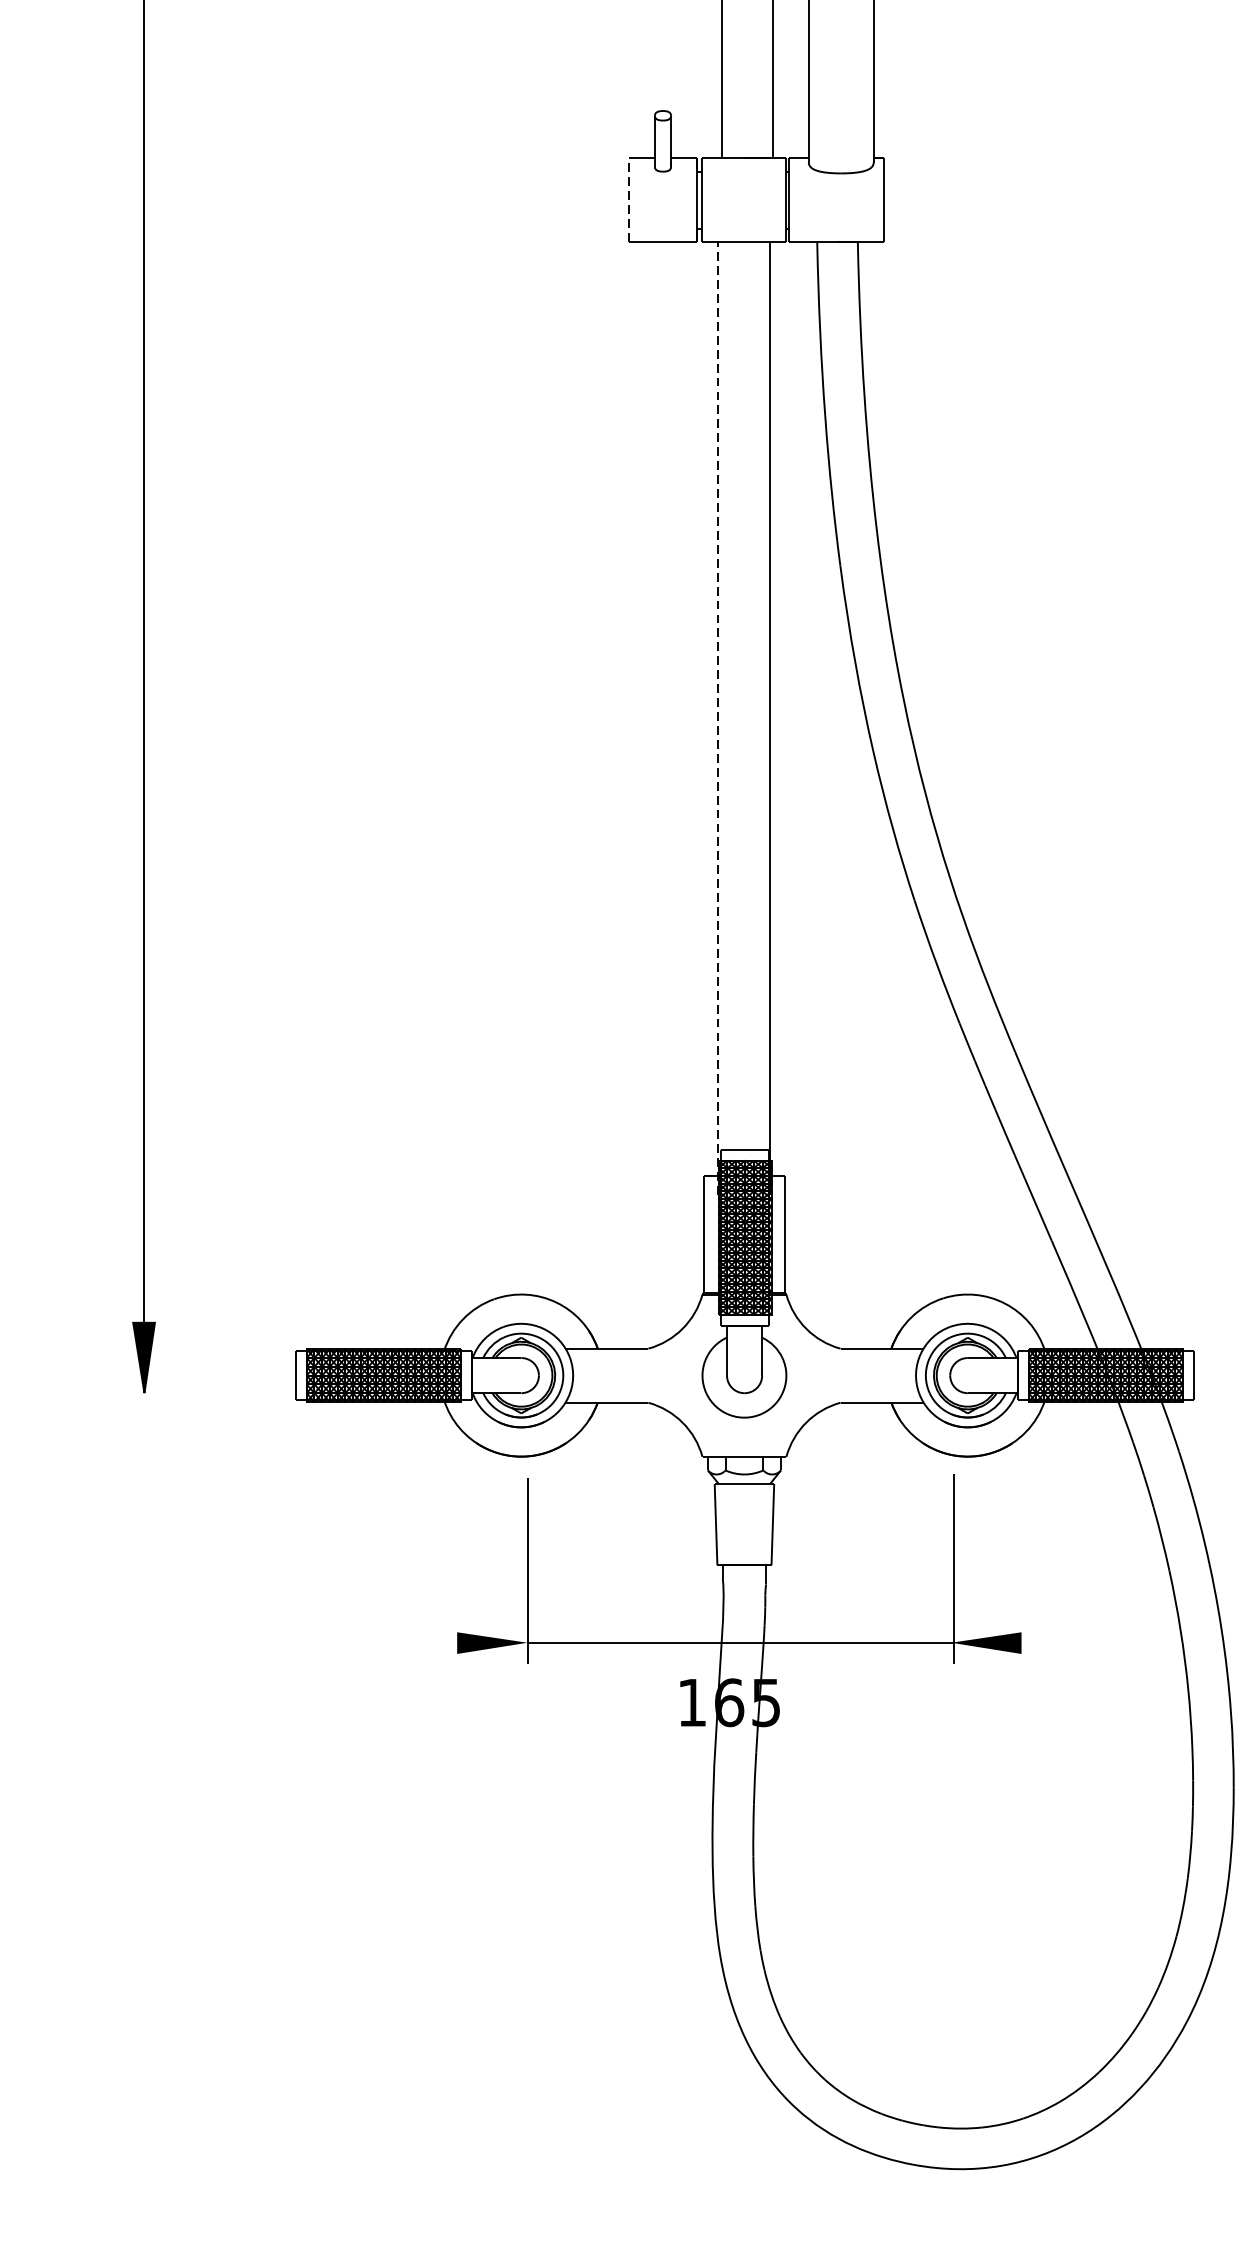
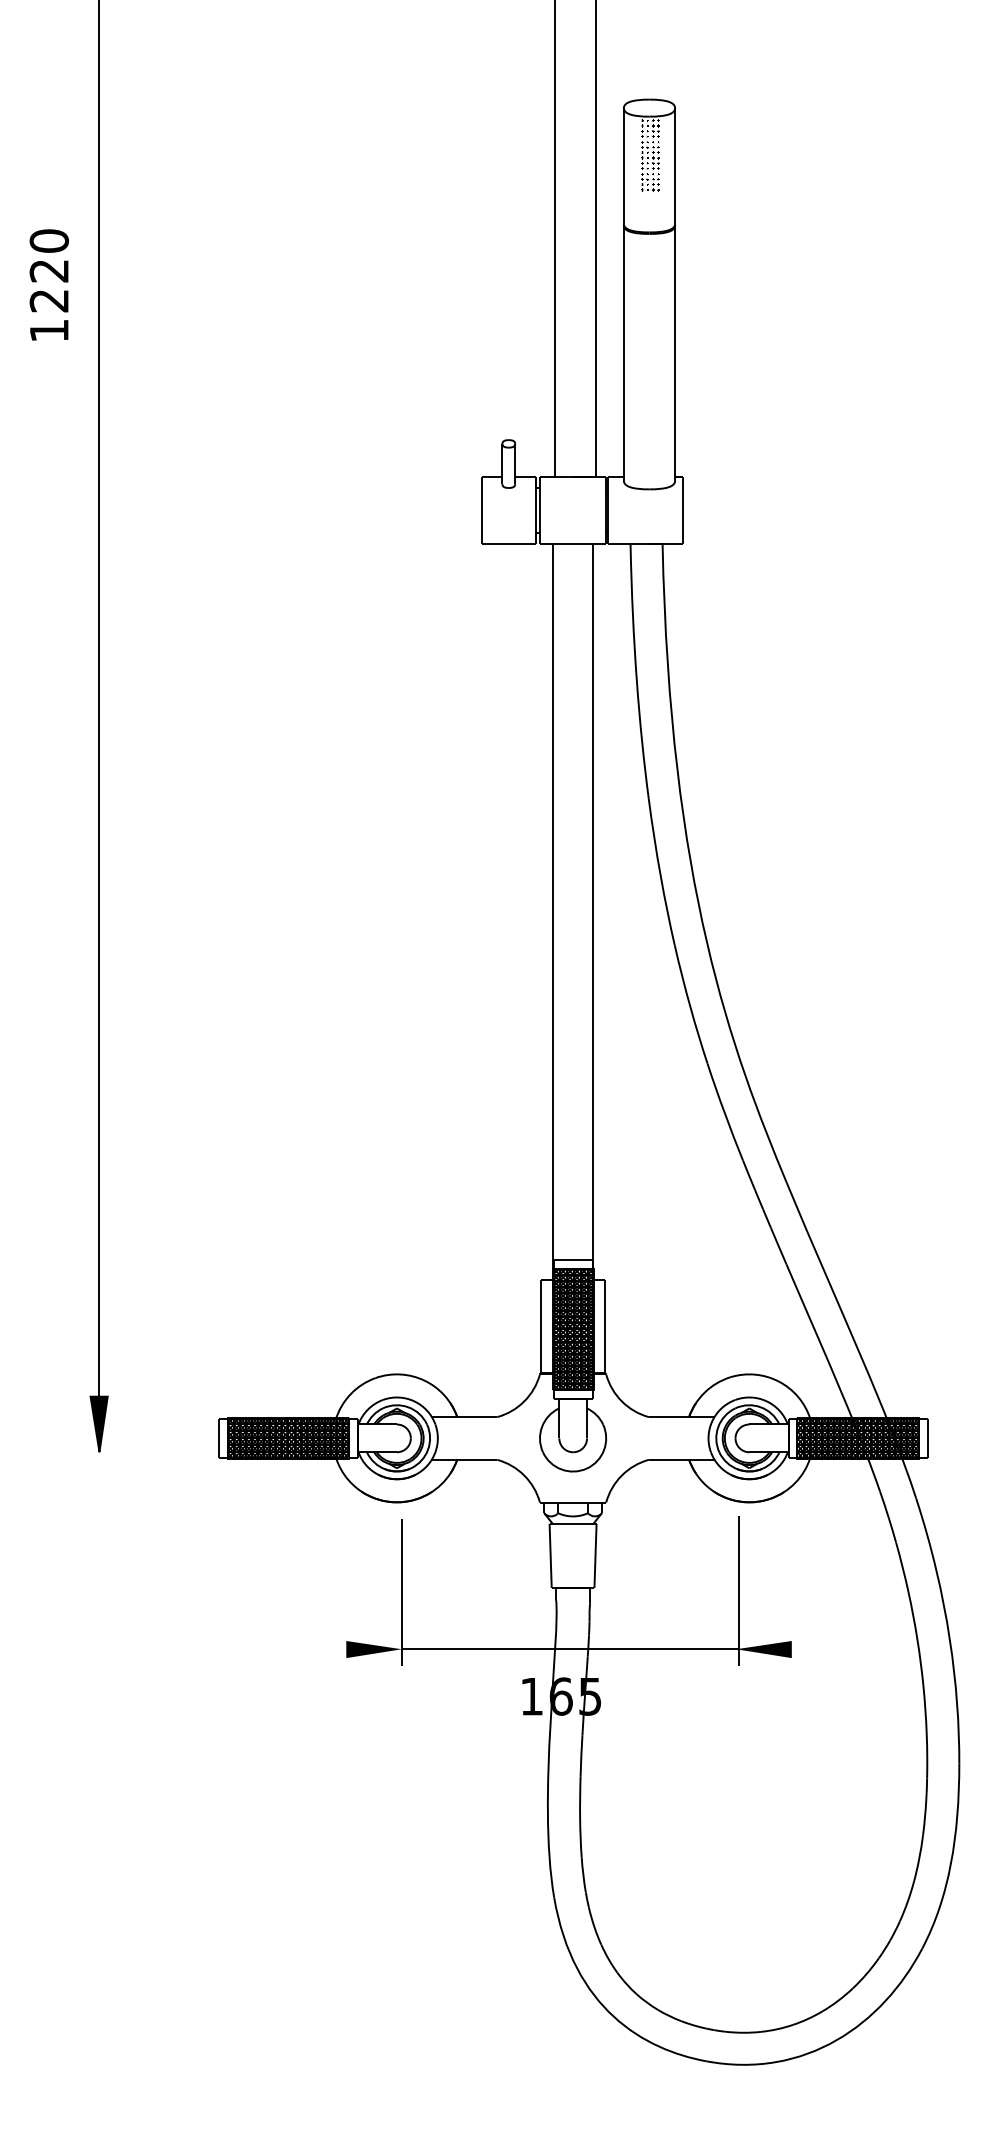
line: (629, 198) -> (482, 509), dashed -> solid
line: (718, 718) -> (552, 919), dashed -> solid

